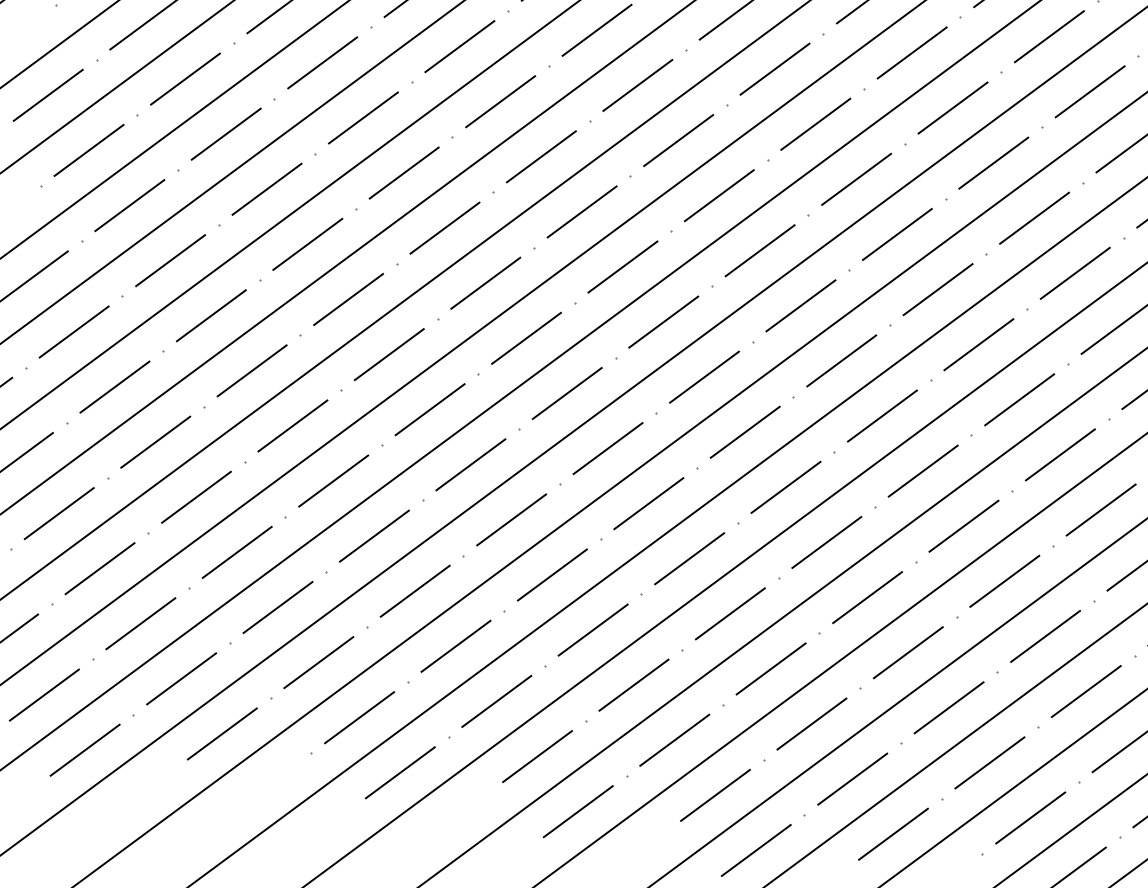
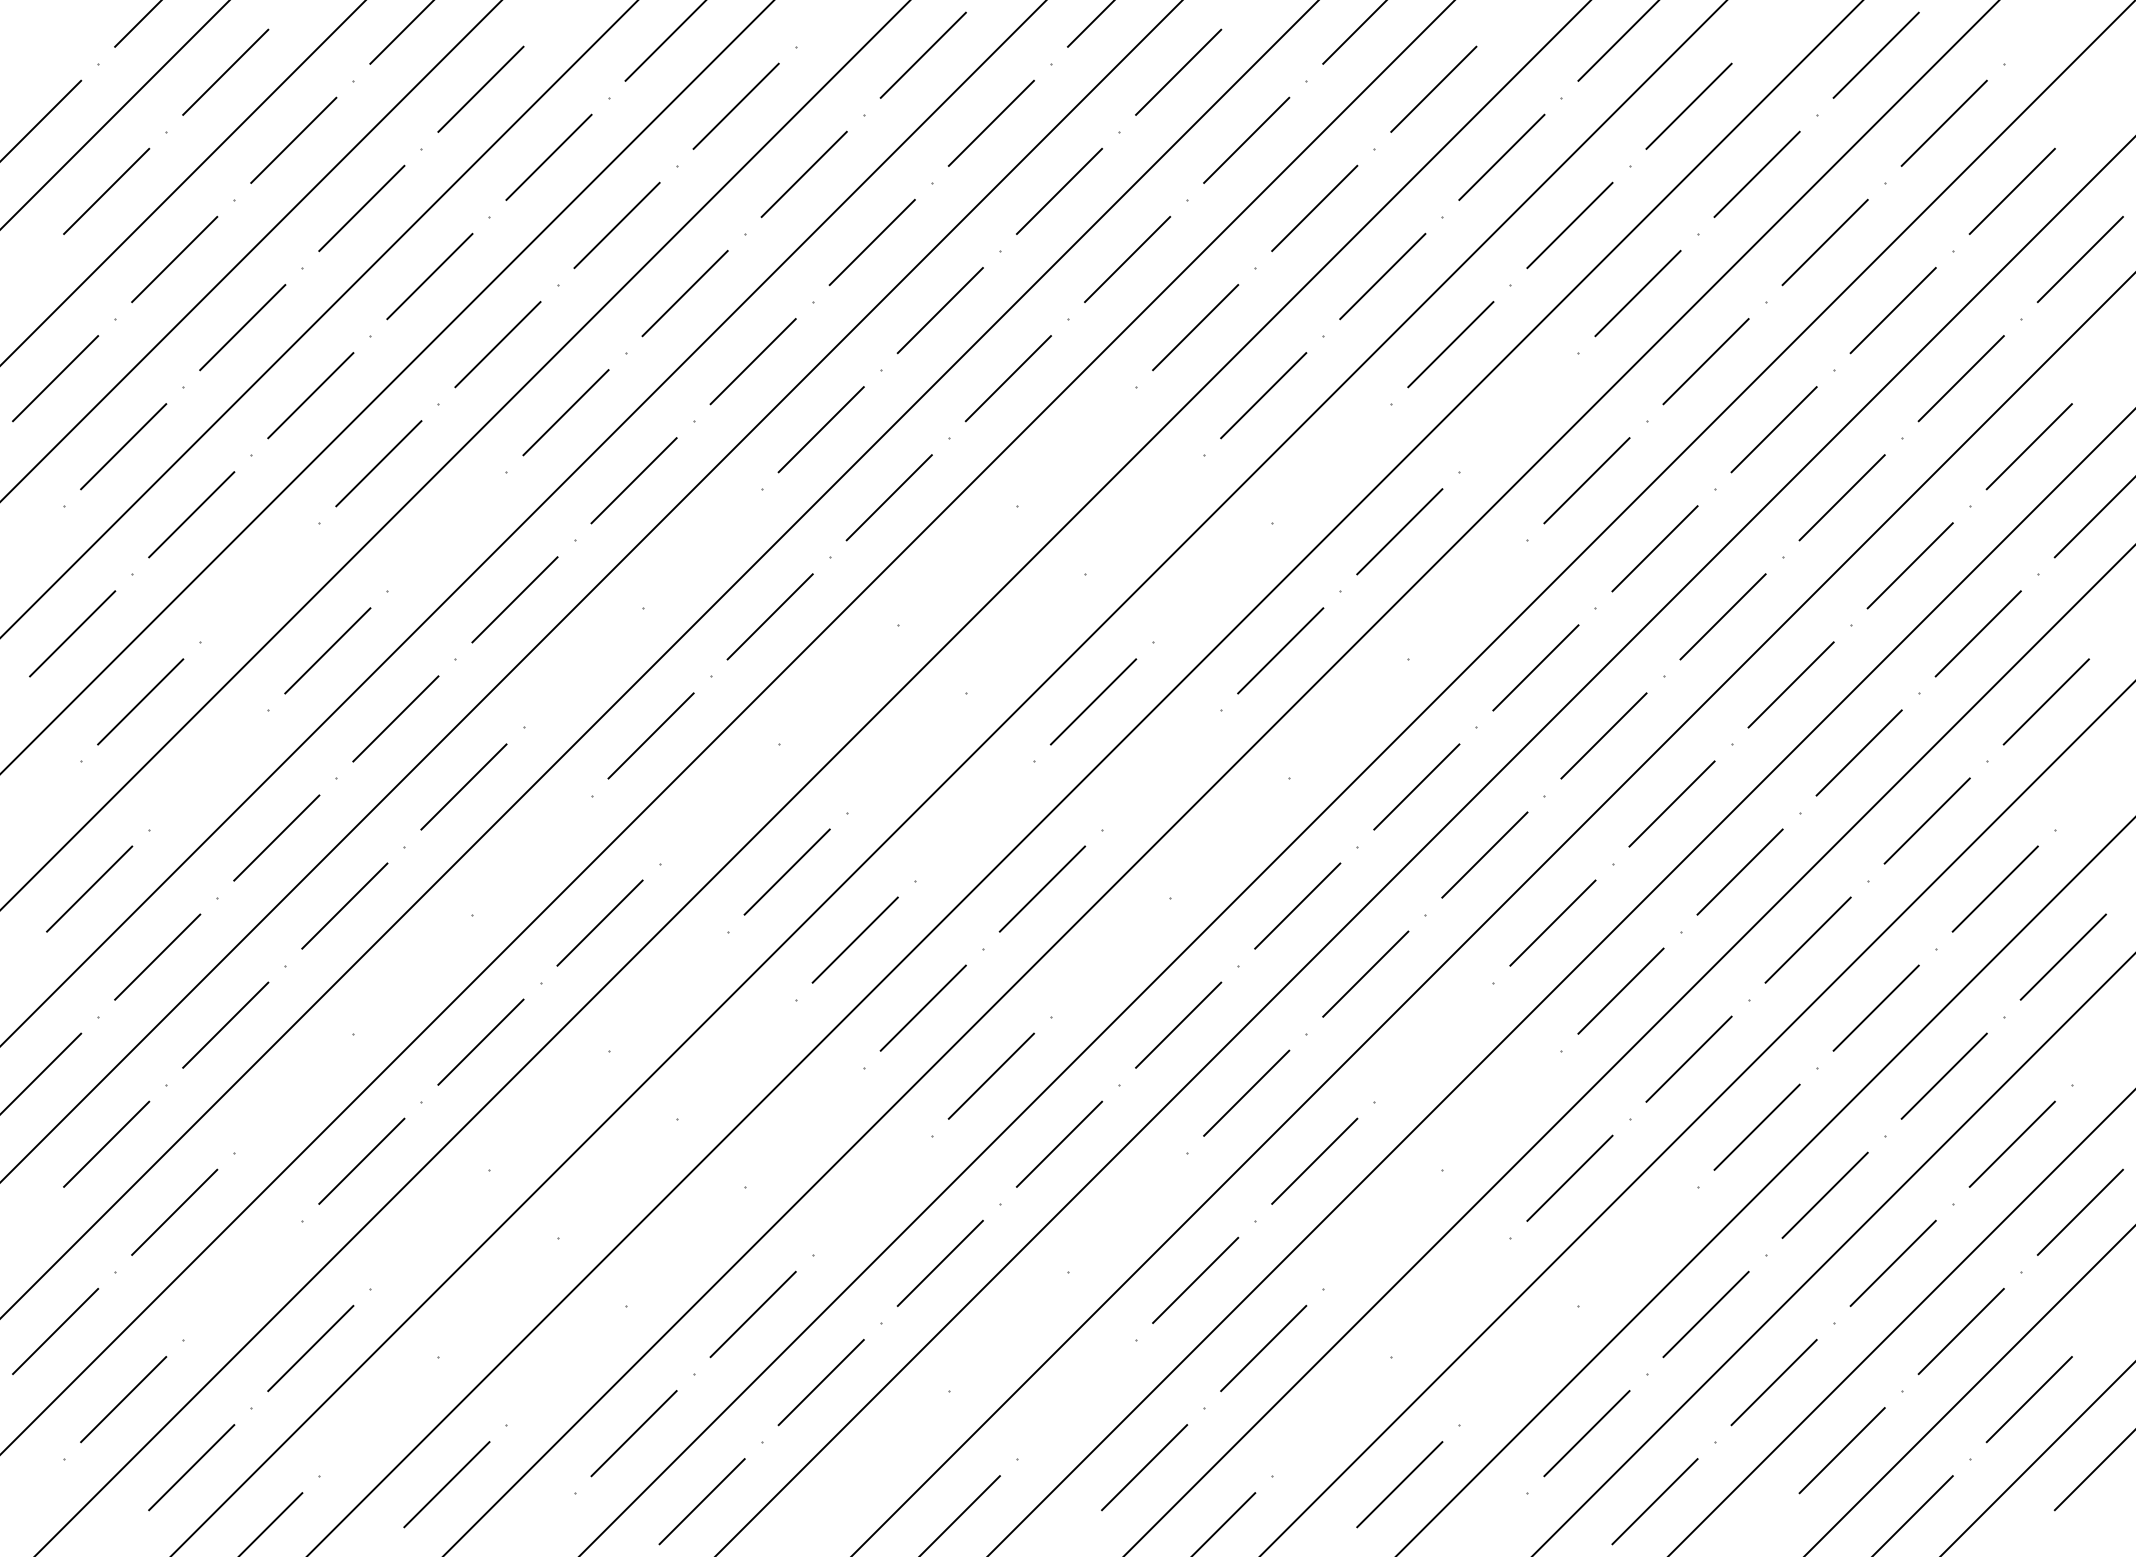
line: (322, 62) -> (446, 531), removed
line: (775, 69) -> (1076, 446), removed
line: (185, 78) -> (259, 582), removed
line: (1089, 91) -> (1518, 412), removed
line: (500, 101) -> (701, 548), removed
line: (952, 107) -> (1331, 463), removed
line: (815, 124) -> (1144, 514), removed
line: (678, 140) -> (956, 565), removed
line: (403, 172) -> (582, 667), removed
line: (856, 179) -> (1212, 582), removed
line: (719, 195) -> (1025, 633), removed
line: (129, 205) -> (208, 769), removed
line: (581, 211) -> (837, 684), removed
line: (1034, 217) -> (1467, 599), removed
line: (622, 266) -> (905, 752), removed
line: (485, 282) -> (718, 803), removed
line: (937, 289) -> (1348, 718), removed
line: (348, 299) -> (531, 854), removed
line: (800, 305) -> (1161, 769), removed
line: (663, 321) -> (973, 820), removed
line: (841, 360) -> (1229, 837), removed
line: (251, 370) -> (412, 973), removed
line: (429, 409) -> (667, 990), removed
line: (745, 431) -> (1110, 956), removed
line: (155, 441) -> (293, 1092), removed
line: (470, 464) -> (735, 1058), removed
line: (333, 480) -> (548, 1109), removed
line: (511, 519) -> (803, 1126), removed
line: (963, 525) -> (1433, 1041), removed
line: (374, 535) -> (616, 1177), removed
line: (237, 551) -> (429, 1228), removed
line: (99, 568) -> (242, 1280), removed
line: (551, 574) -> (871, 1194), removed
line: (1004, 580) -> (1501, 1109), removed
line: (414, 590) -> (684, 1245), removed
line: (277, 607) -> (497, 1297), removed
line: (730, 613) -> (1127, 1211), removed
line: (908, 652) -> (1382, 1228), removed
line: (318, 662) -> (565, 1365), removed
line: (181, 678) -> (378, 1416), removed
line: (633, 685) -> (1007, 1331), removed
line: (1086, 690) -> (1637, 1245), removed
line: (948, 707) -> (1450, 1297), removed
line: (674, 740) -> (1076, 1399), removed
line: (536, 756) -> (888, 1450), removed
line: (989, 762) -> (1518, 1365), removed
line: (852, 779) -> (1331, 1416), removed

